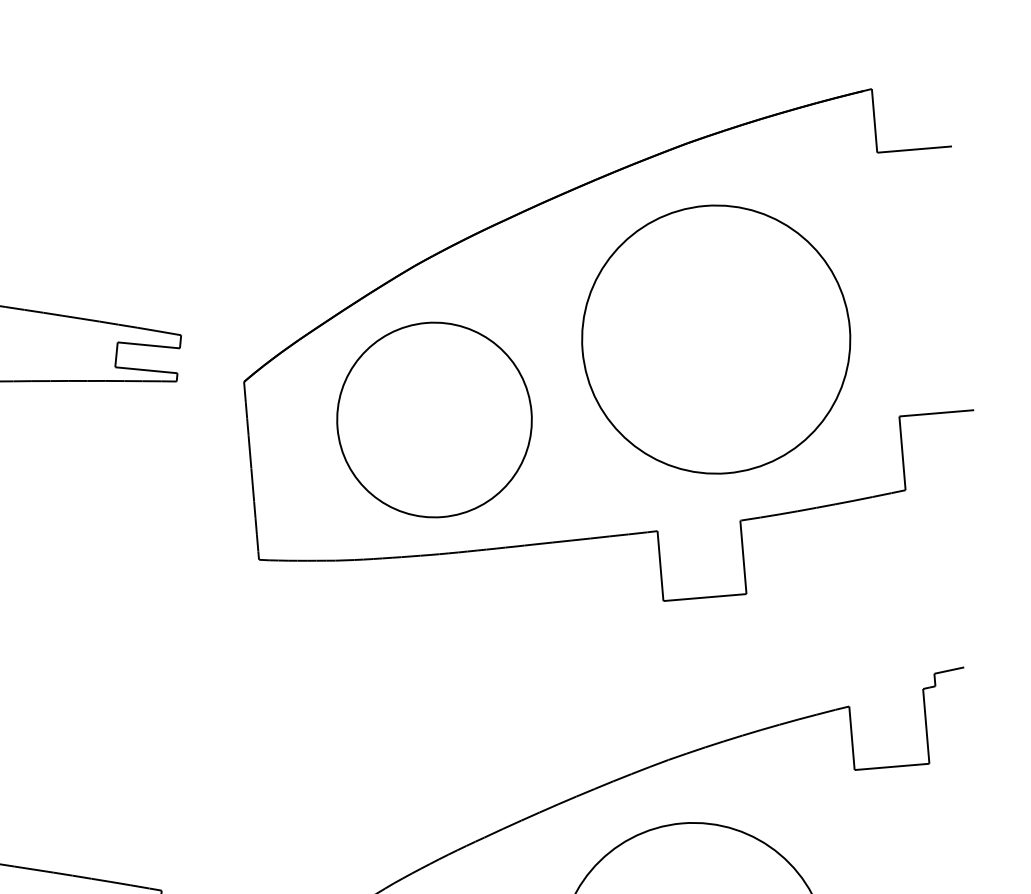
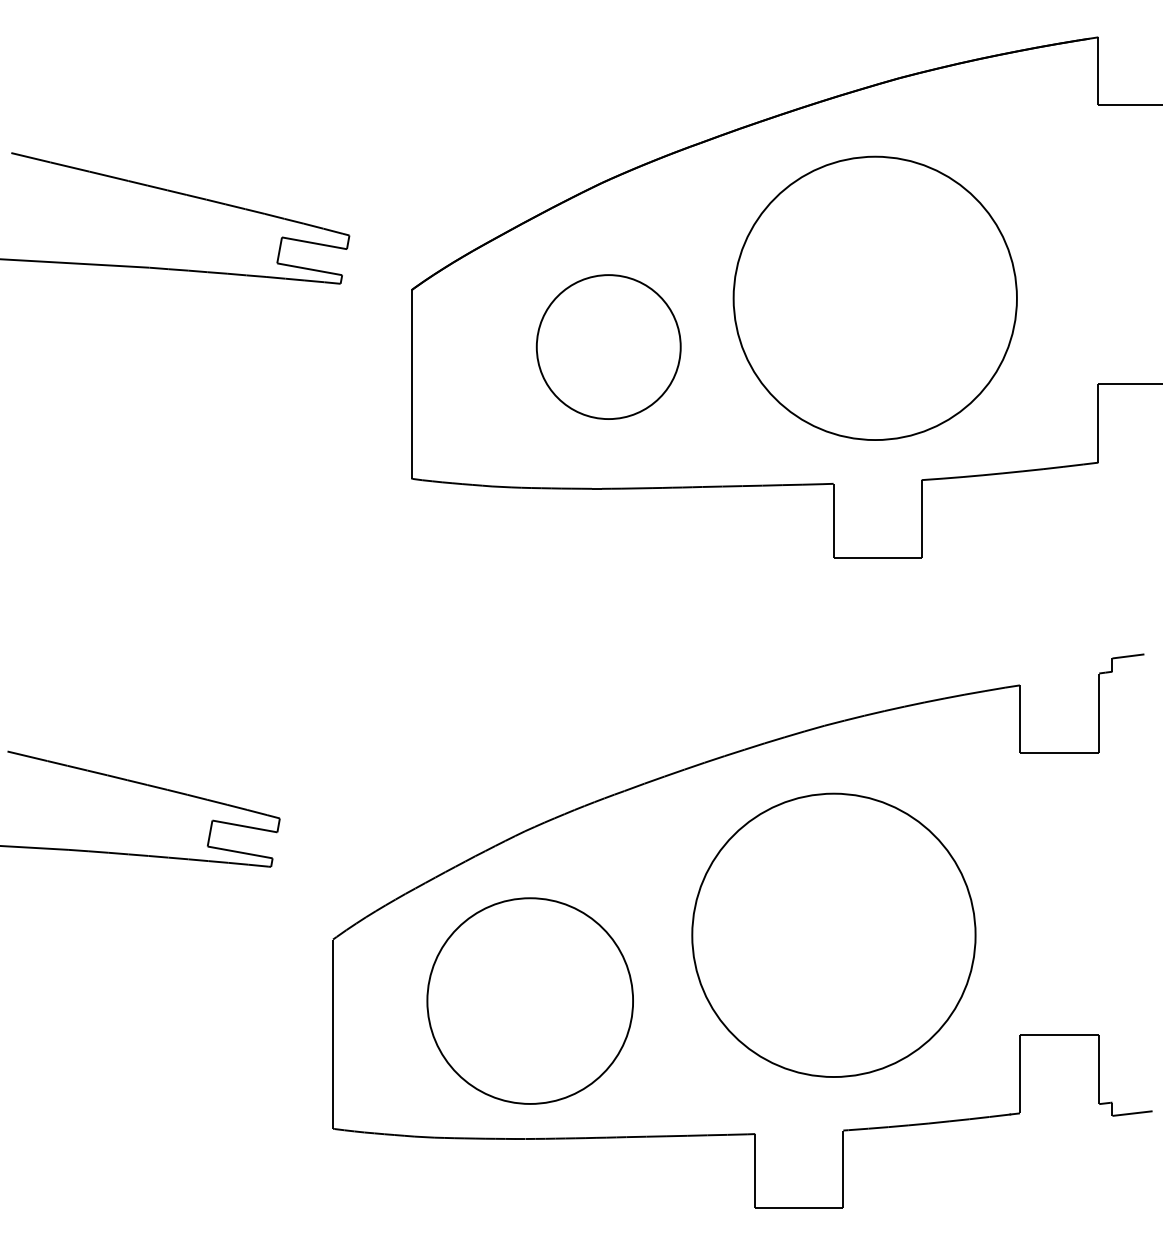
part: (715, 338) -> (874, 297), moved
part: (434, 419) -> (608, 346), size x0.7

